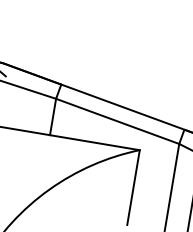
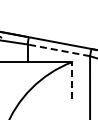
line: (117, 121) -> (58, 50), solid -> dashed
line: (133, 187) -> (71, 80), solid -> dashed

